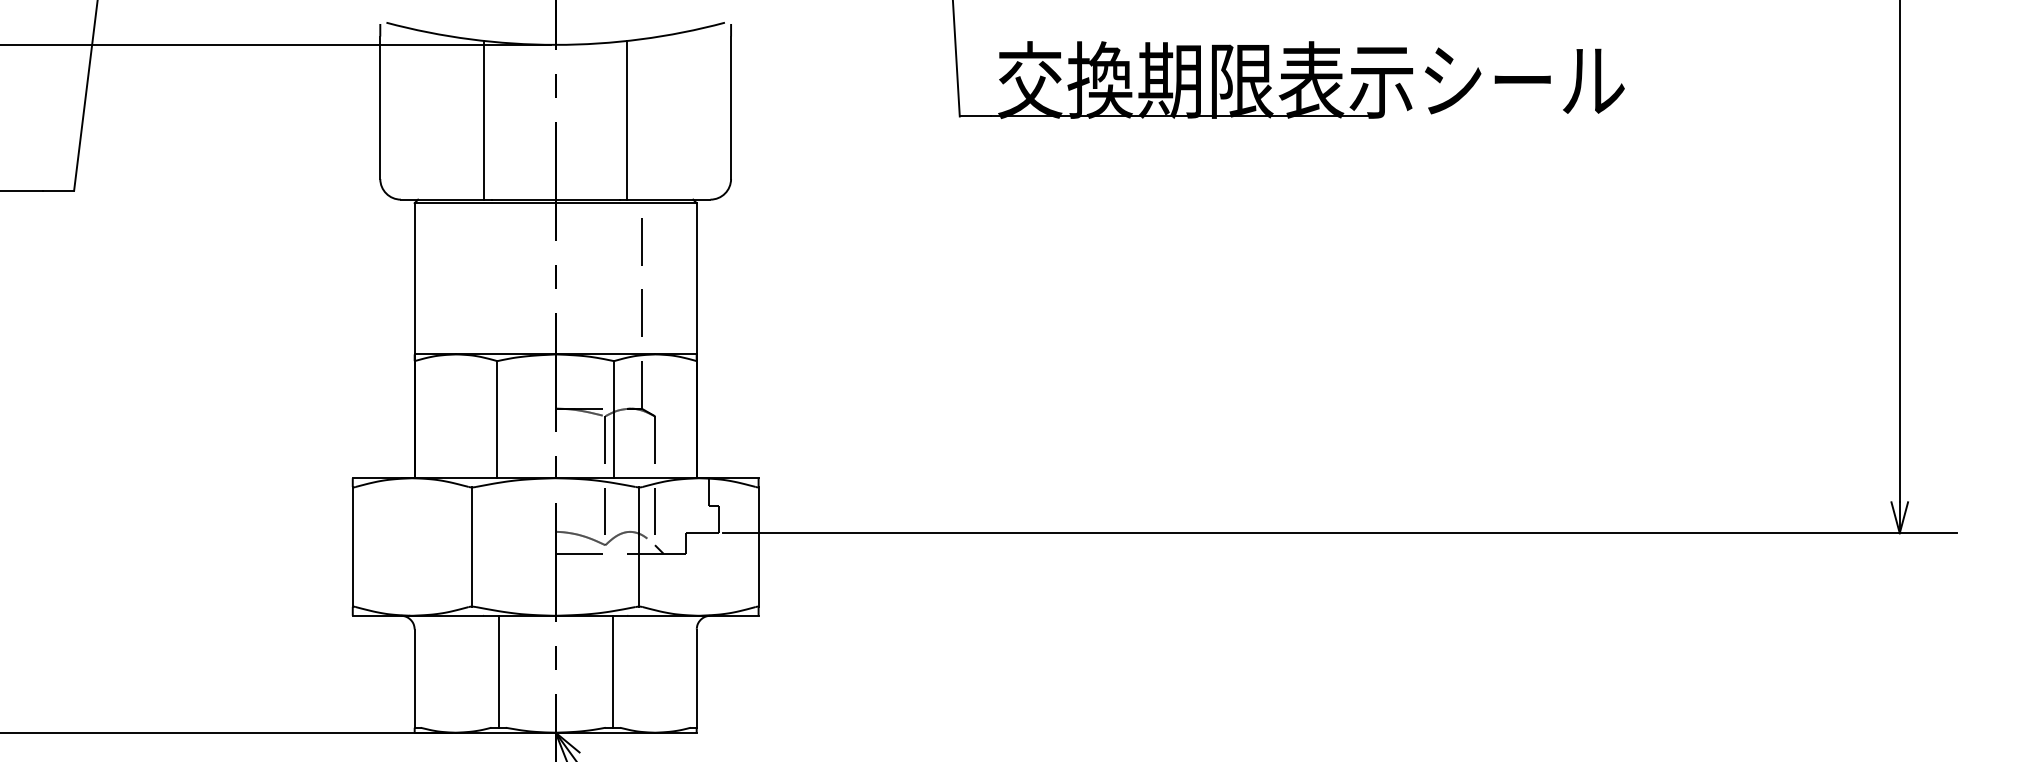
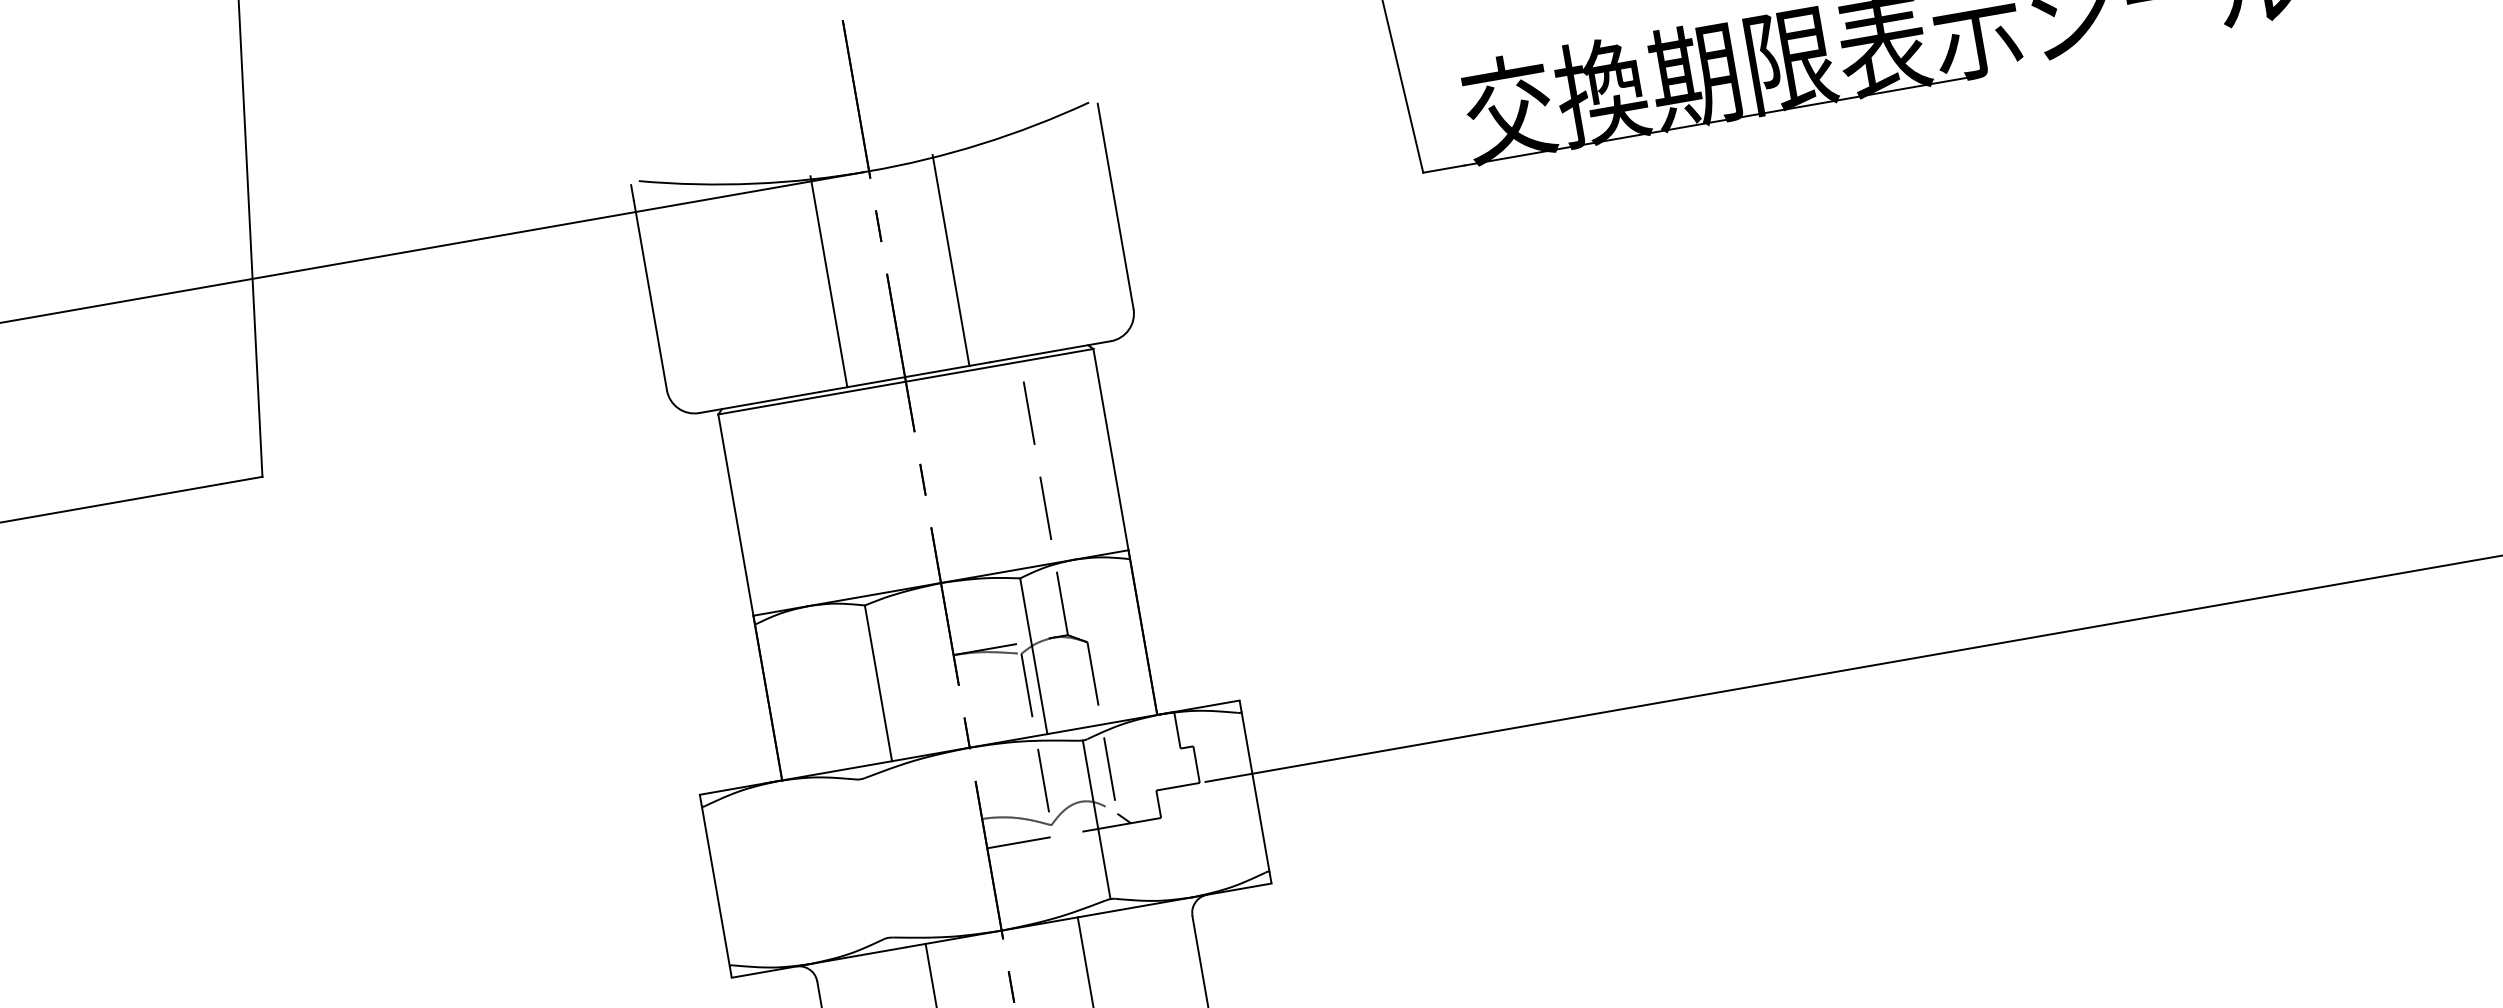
line: (484, 120) -> (829, 281), moved
line: (627, 120) -> (951, 260), moved
line: (472, 546) -> (874, 857), removed

